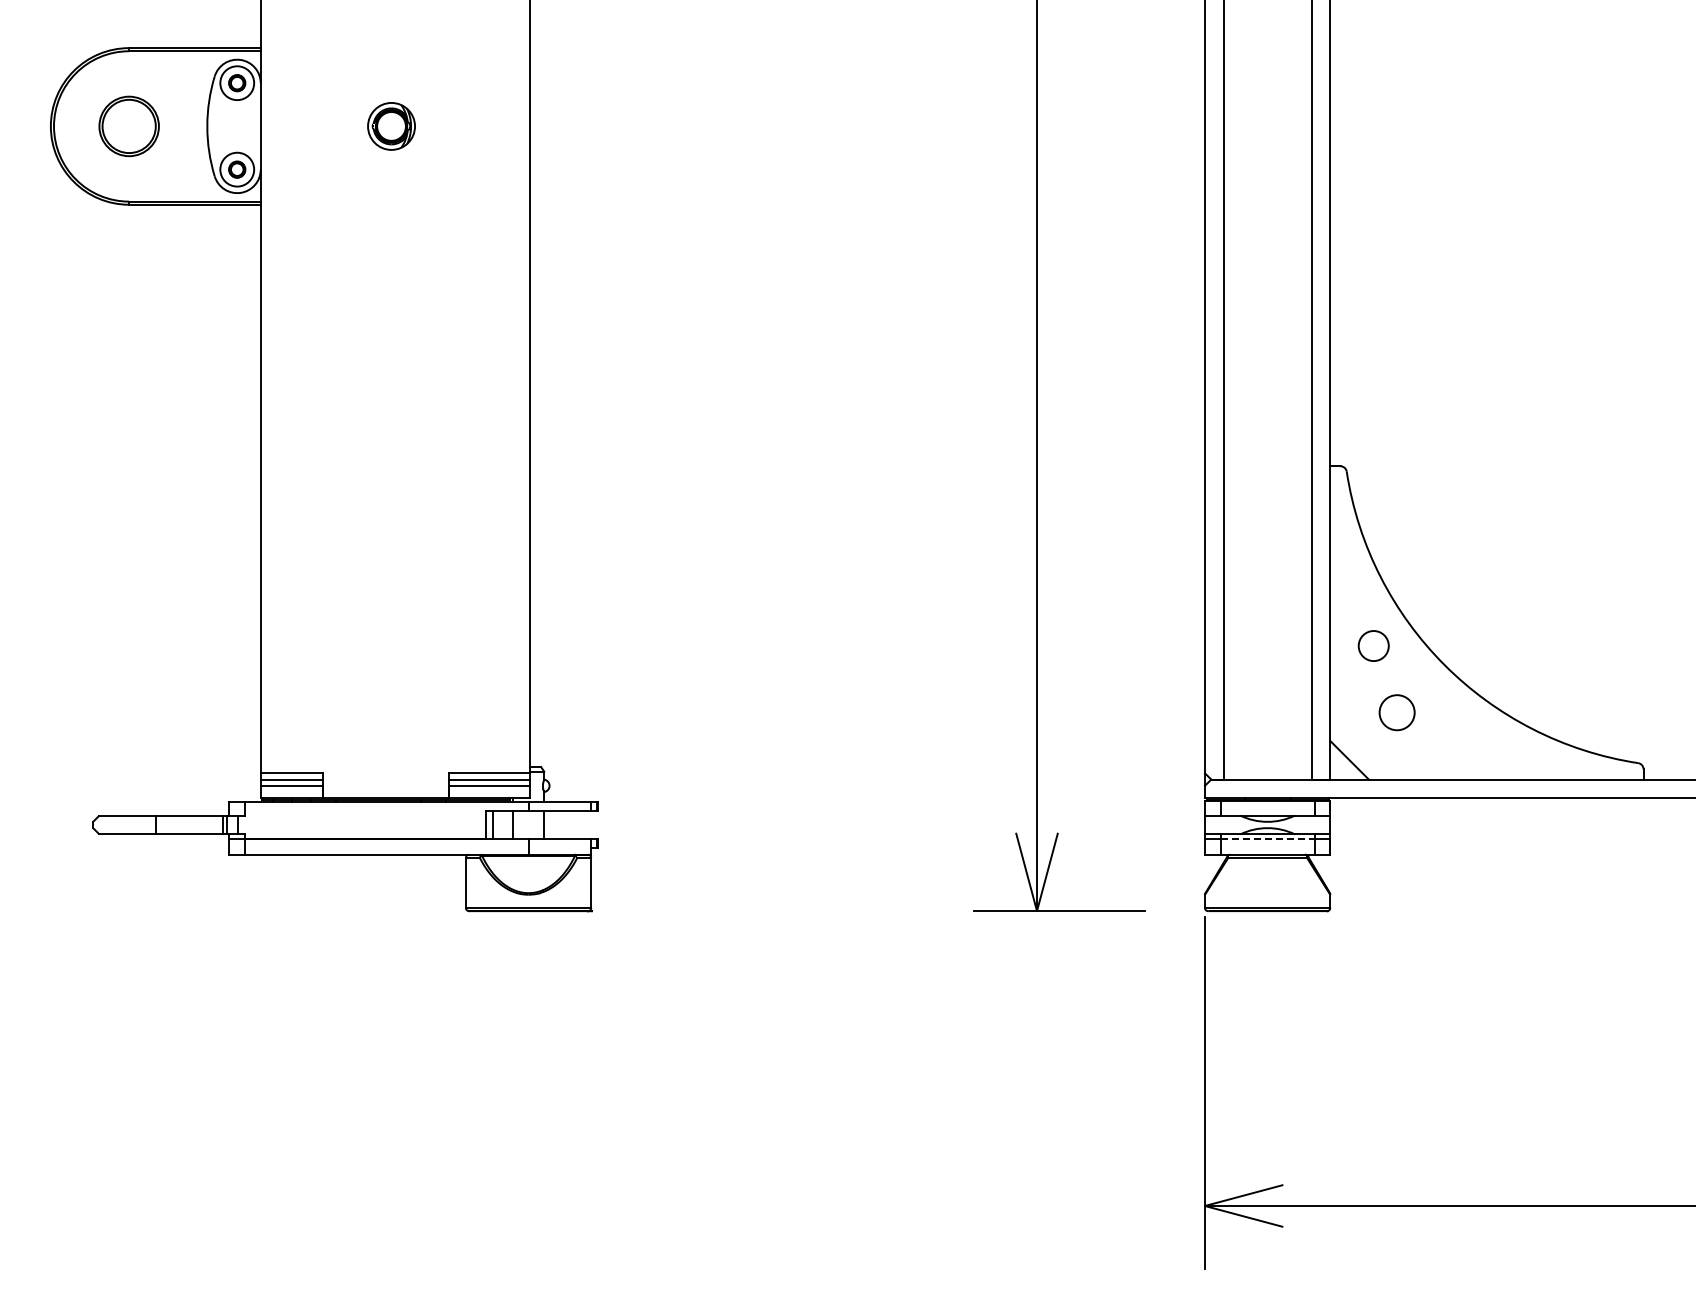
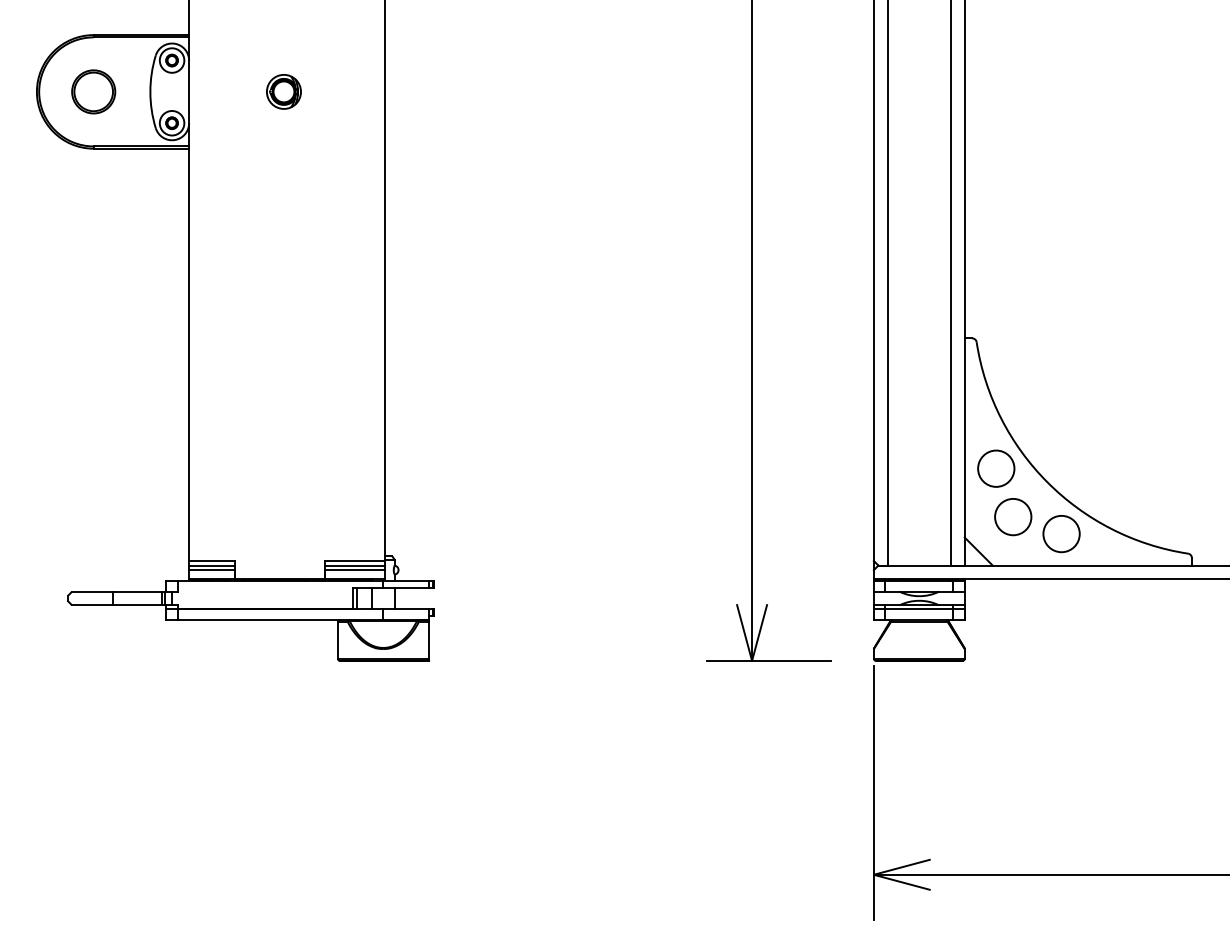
circle: (1373, 645) -> (996, 468), size x1.67
circle: (1397, 712) -> (1013, 516), size x1.43
circle: (1463, 735) -> (1061, 533), added
line: (1267, 839) -> (919, 609), dashed -> solid

